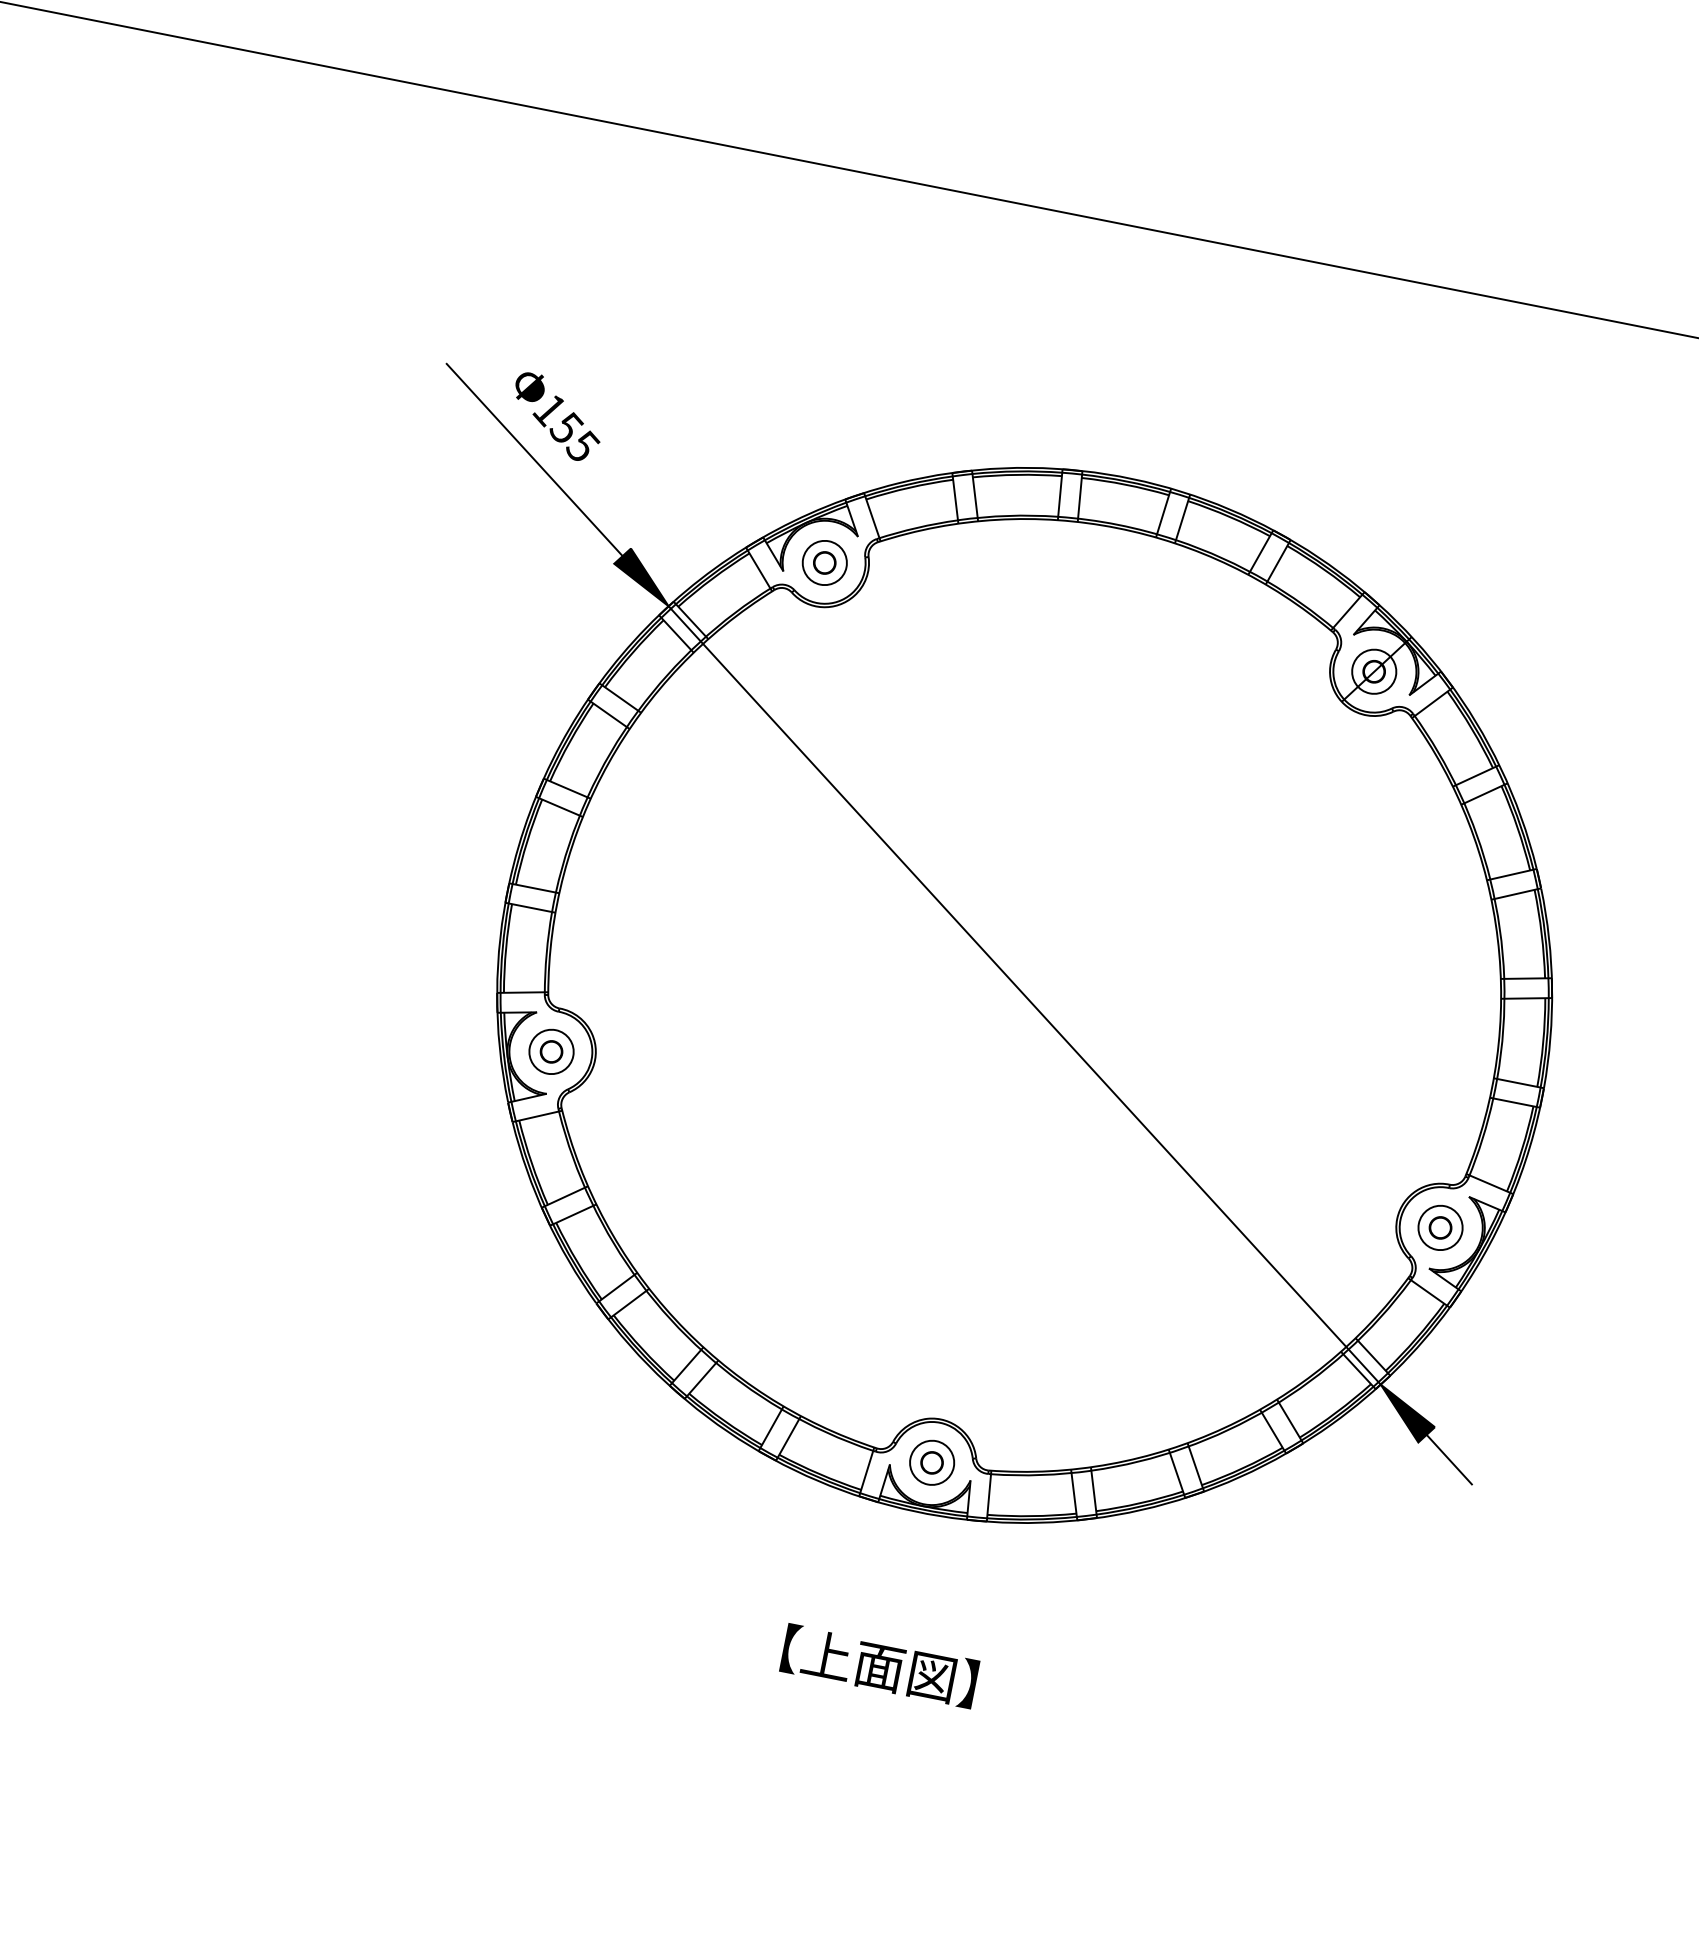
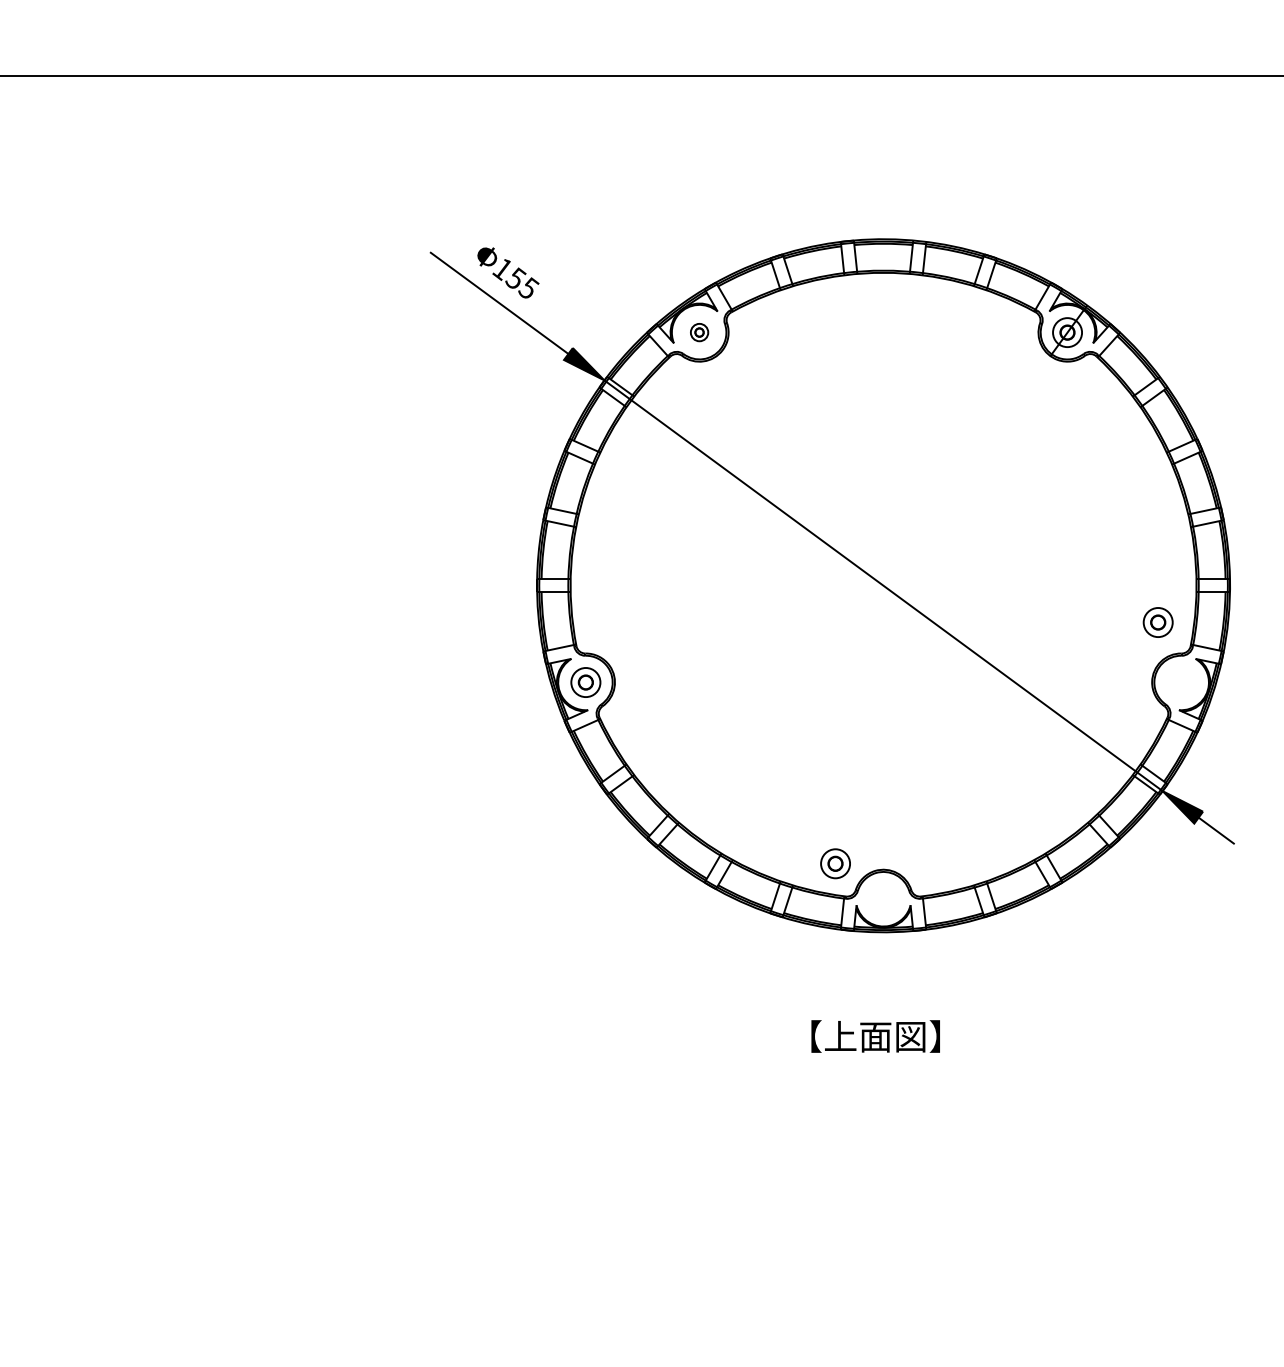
part: (824, 562) -> (699, 332), size x0.6
part: (1439, 1227) -> (1157, 622), moved
part: (932, 1462) -> (835, 863), moved

